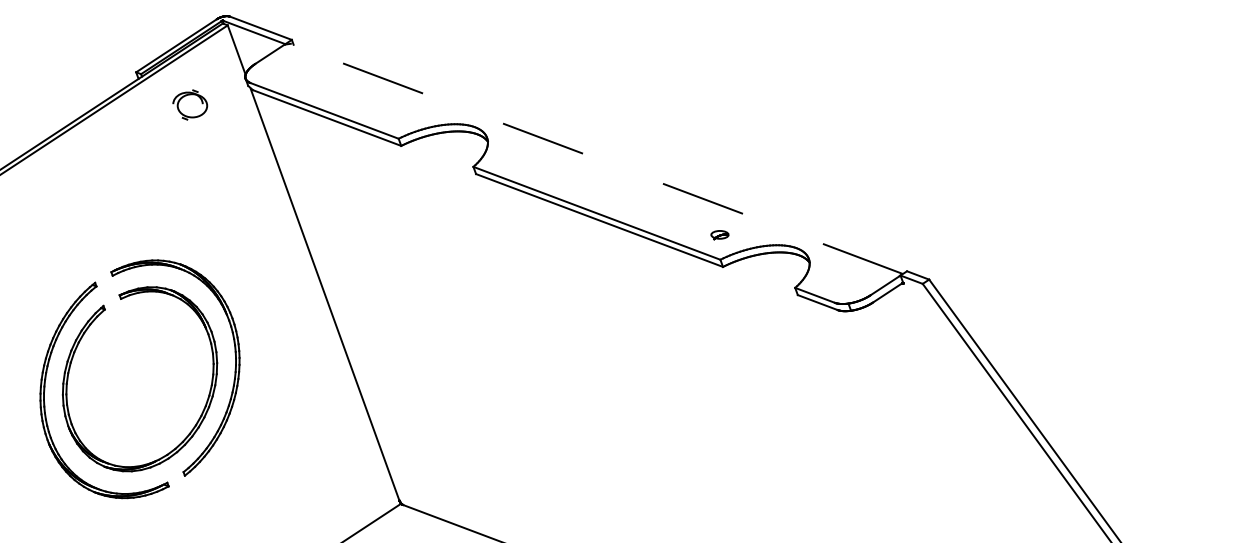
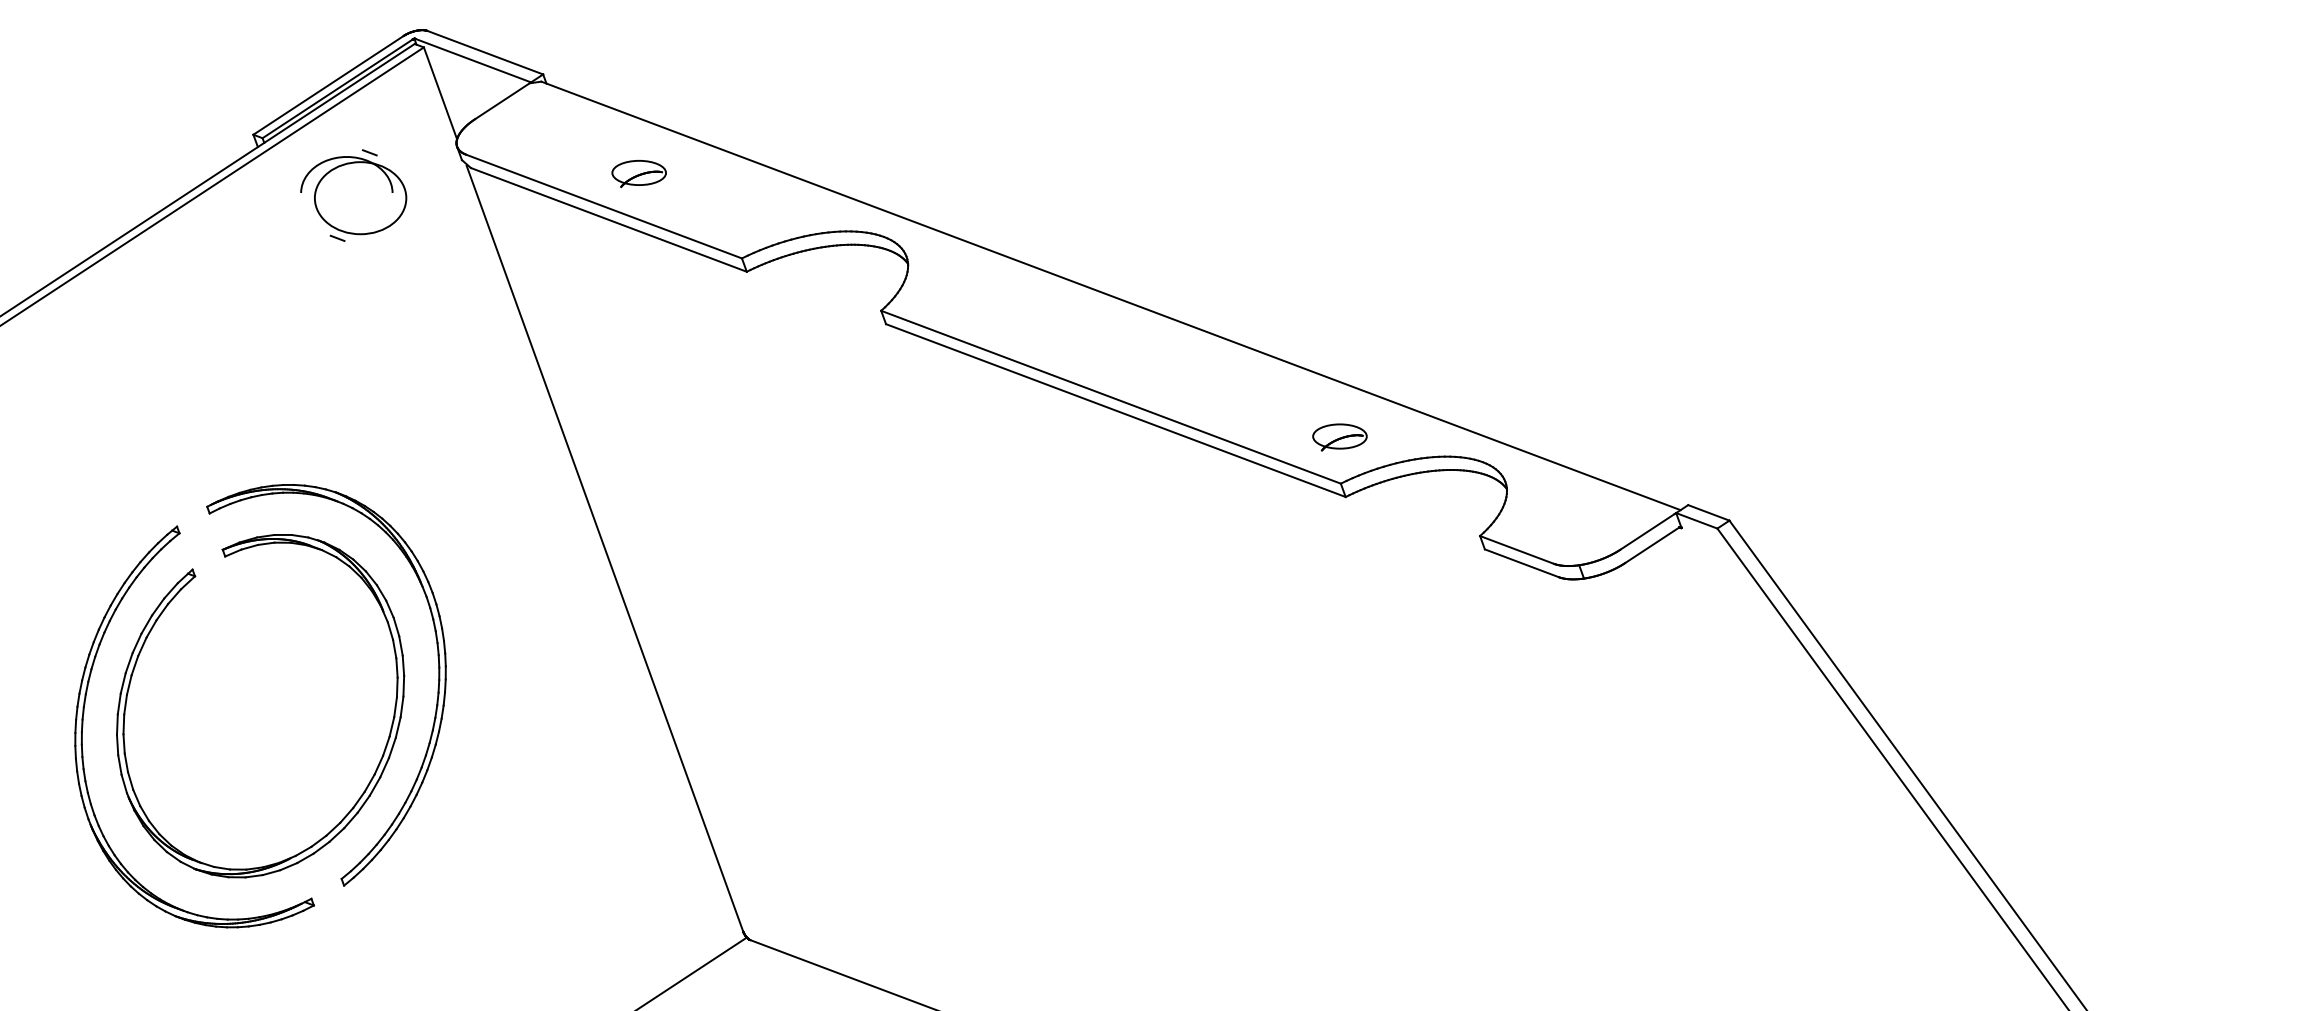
part: (343, 93) -> (639, 174), added
part: (190, 104) -> (354, 194), size x1.67
line: (596, 158) -> (1110, 295), dashed -> solid
part: (719, 235) -> (1339, 438), size x1.67

